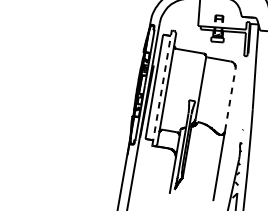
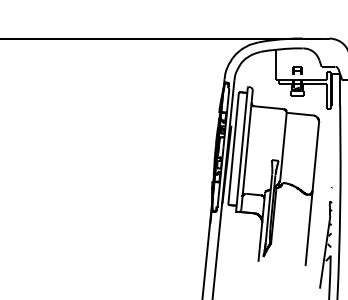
line: (161, 88) -> (241, 149), dashed -> solid
line: (230, 99) -> (315, 156), dashed -> solid

